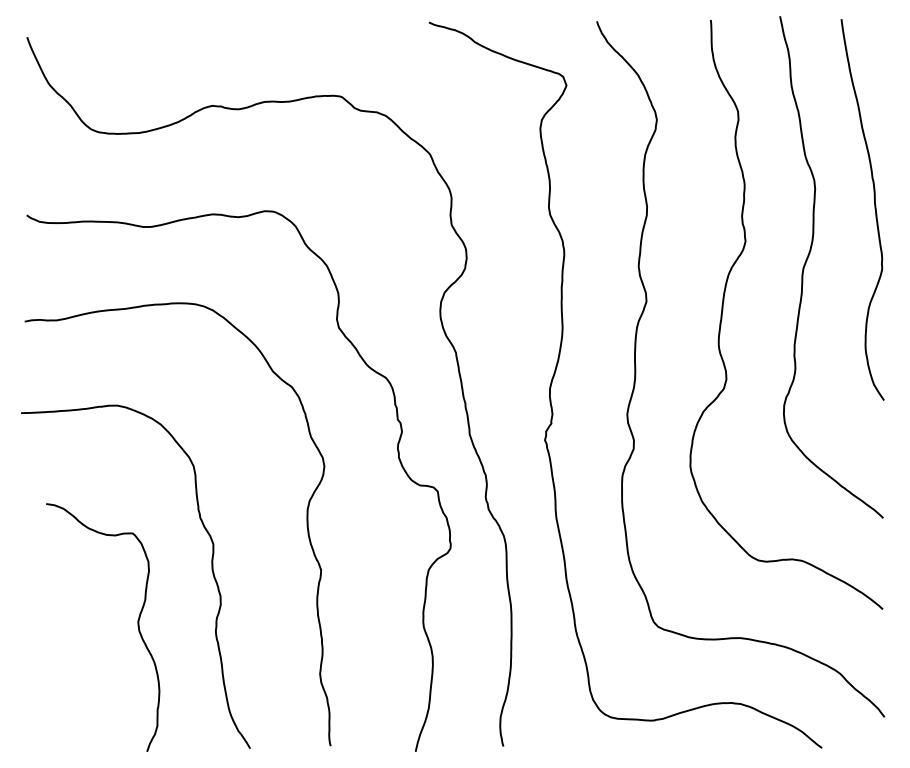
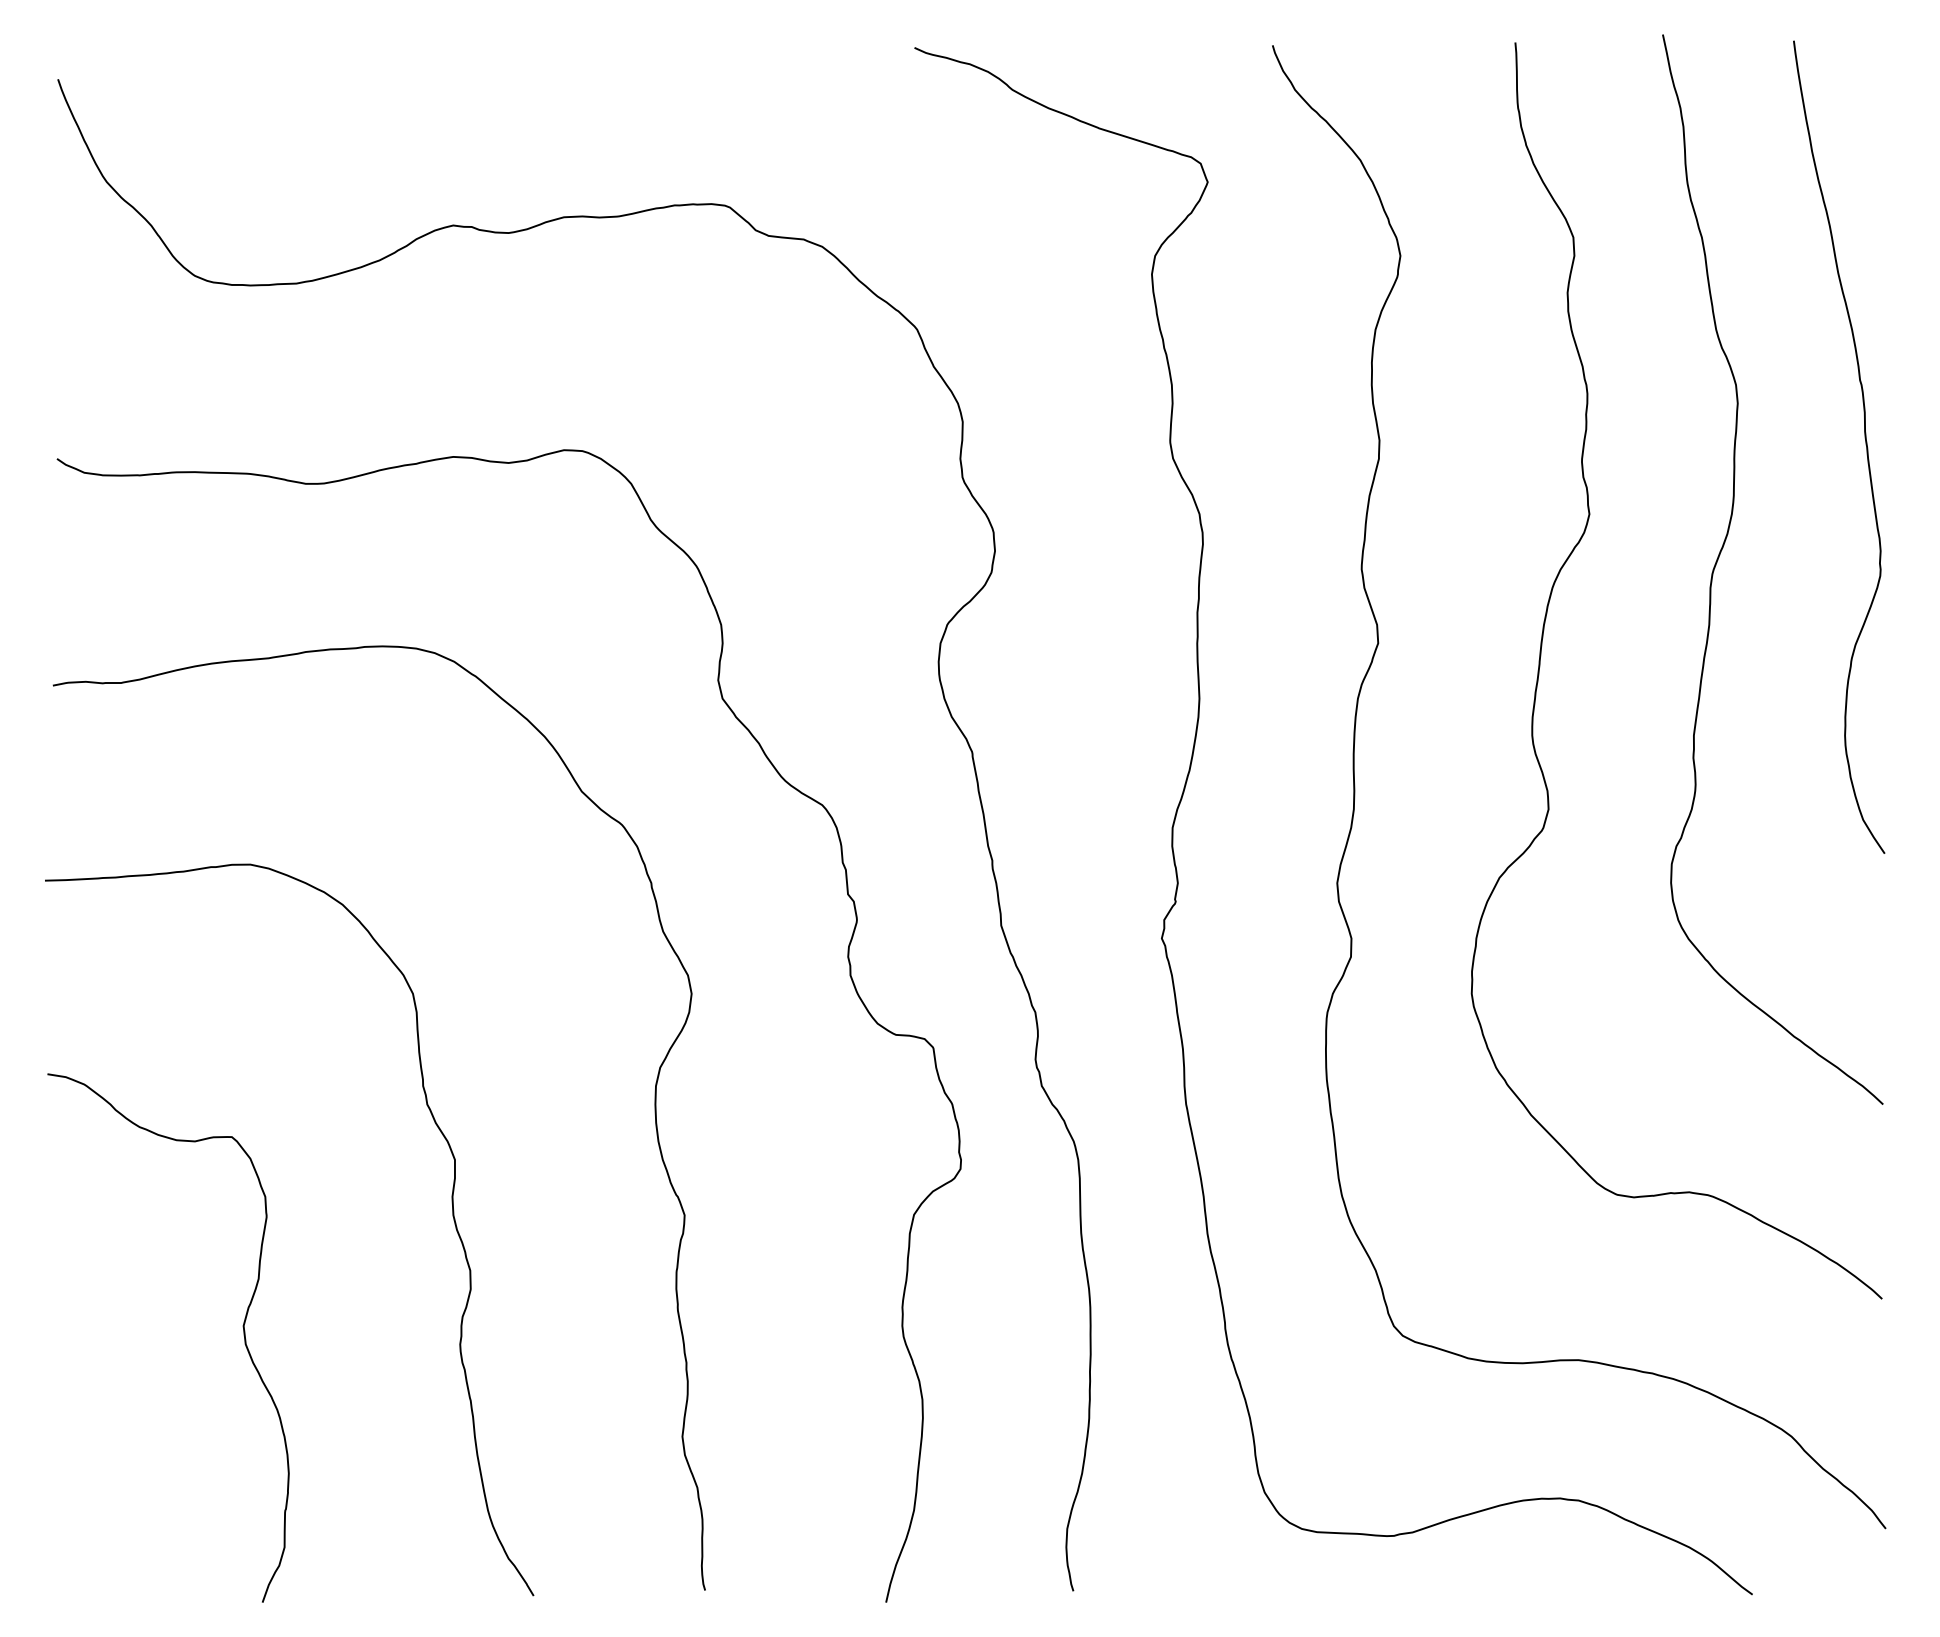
curve: (137, 626) -> (242, 1335), moved

